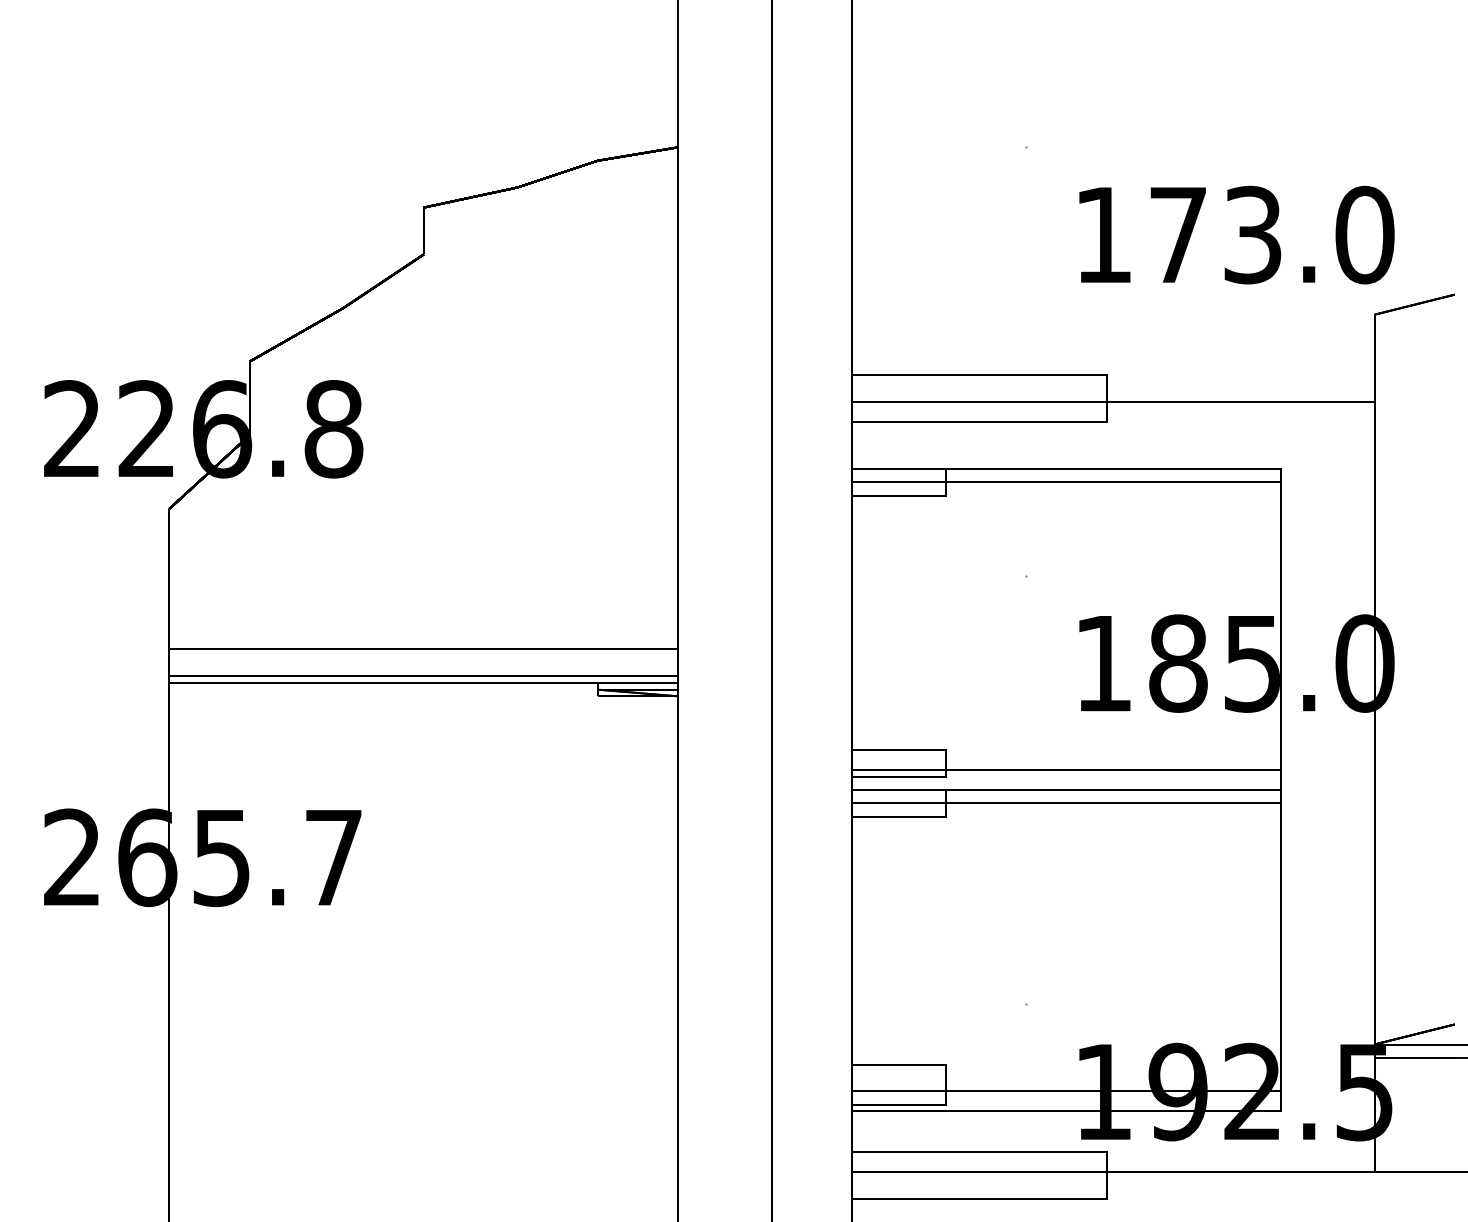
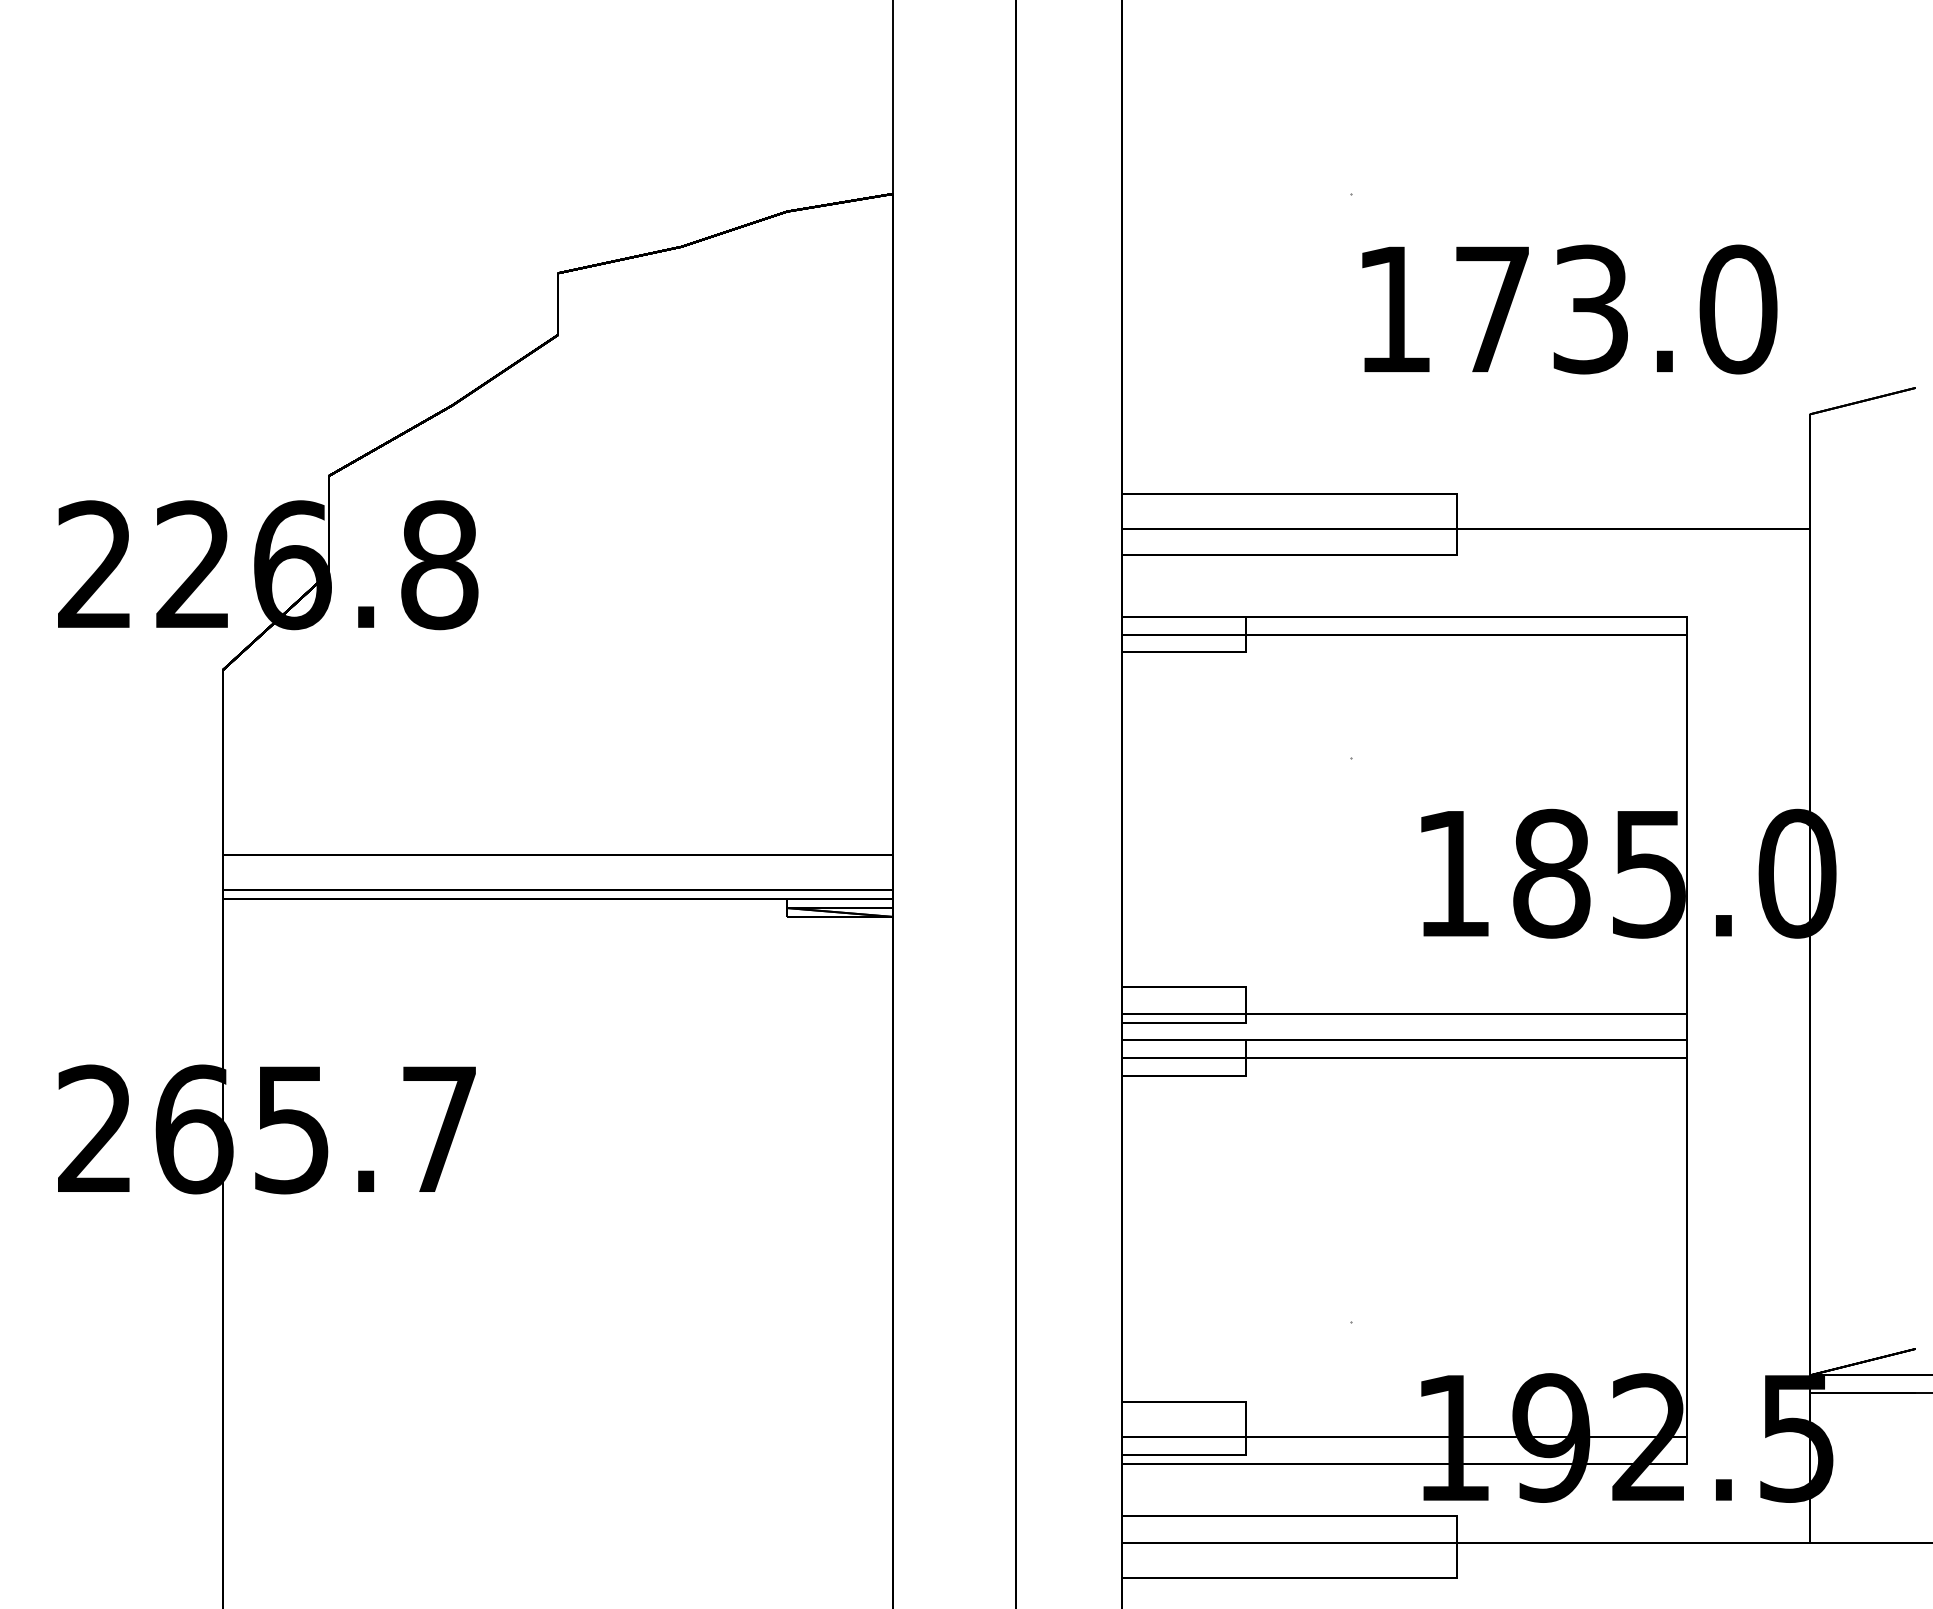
text: (1236, 235) -> (1569, 309), moved

